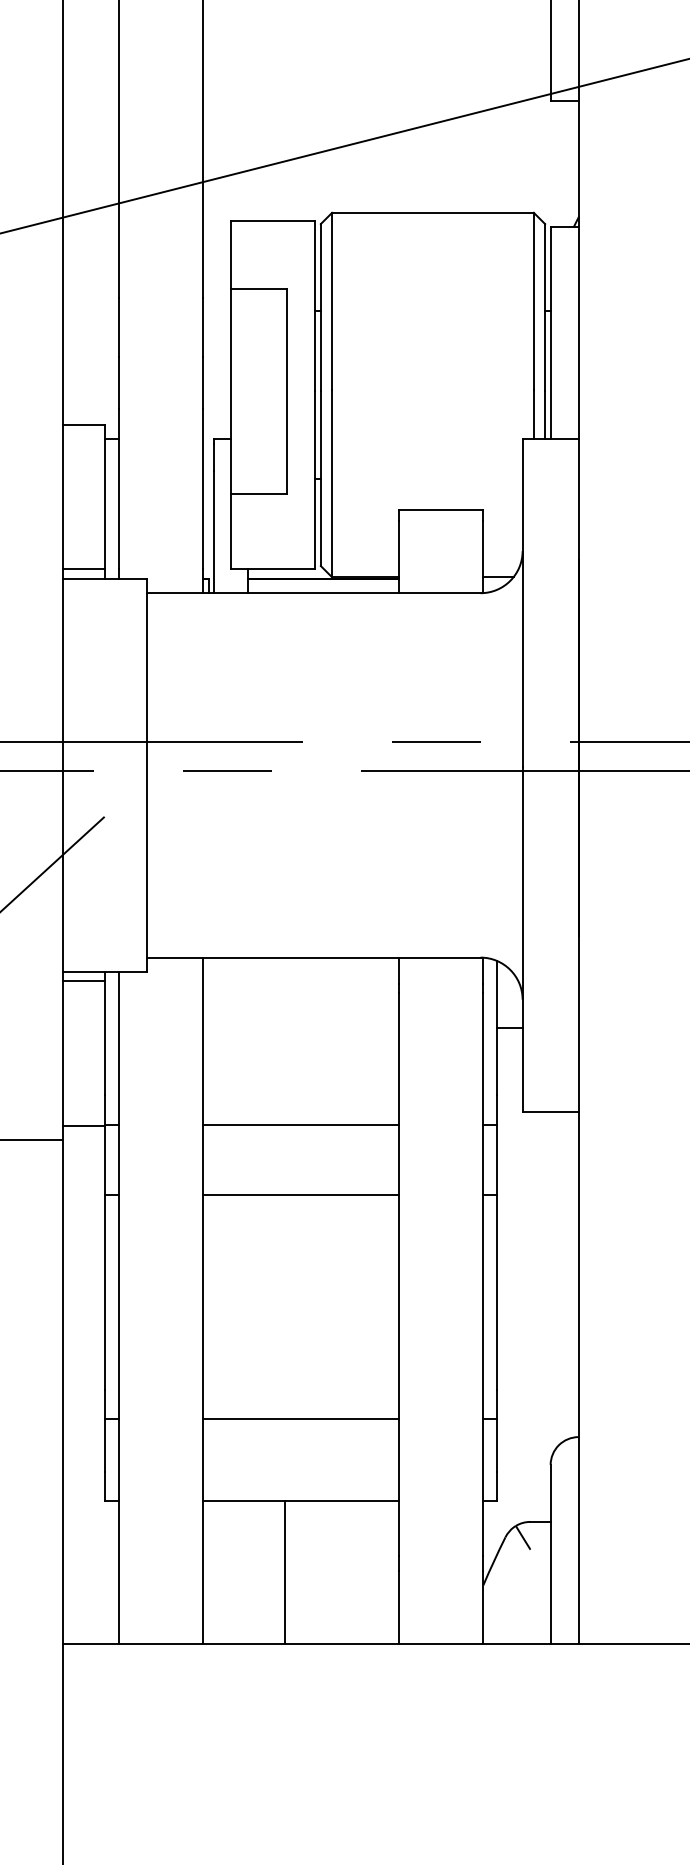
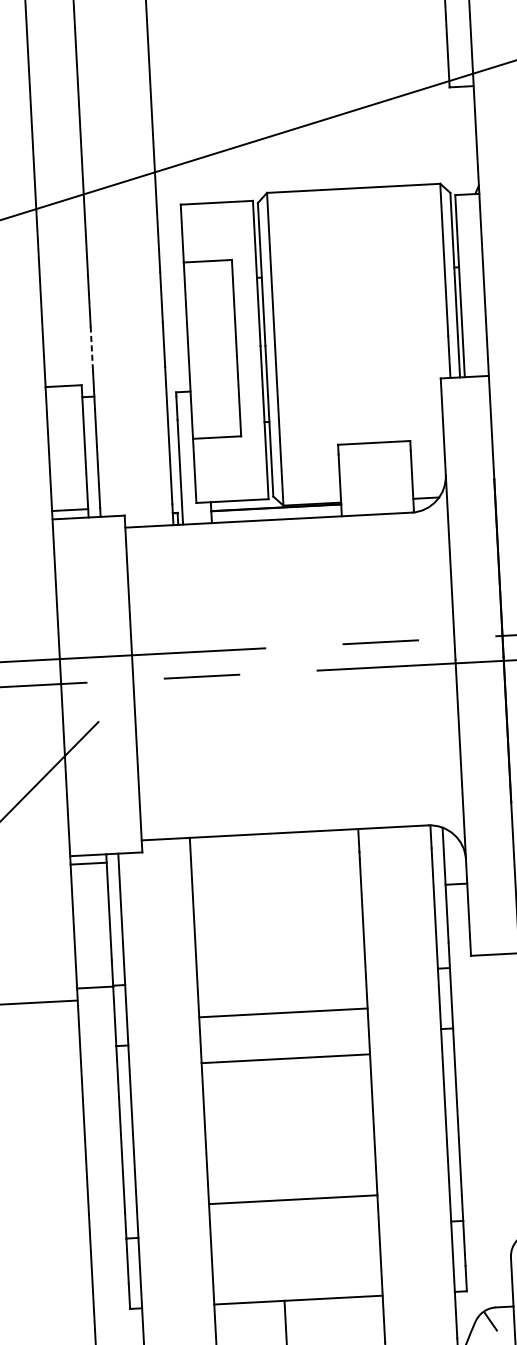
line: (118, 383) -> (91, 348), solid -> dashed
line: (301, 1124) -> (283, 1012), moved
line: (301, 1195) -> (286, 1059), moved
line: (301, 1419) -> (293, 1199), moved

